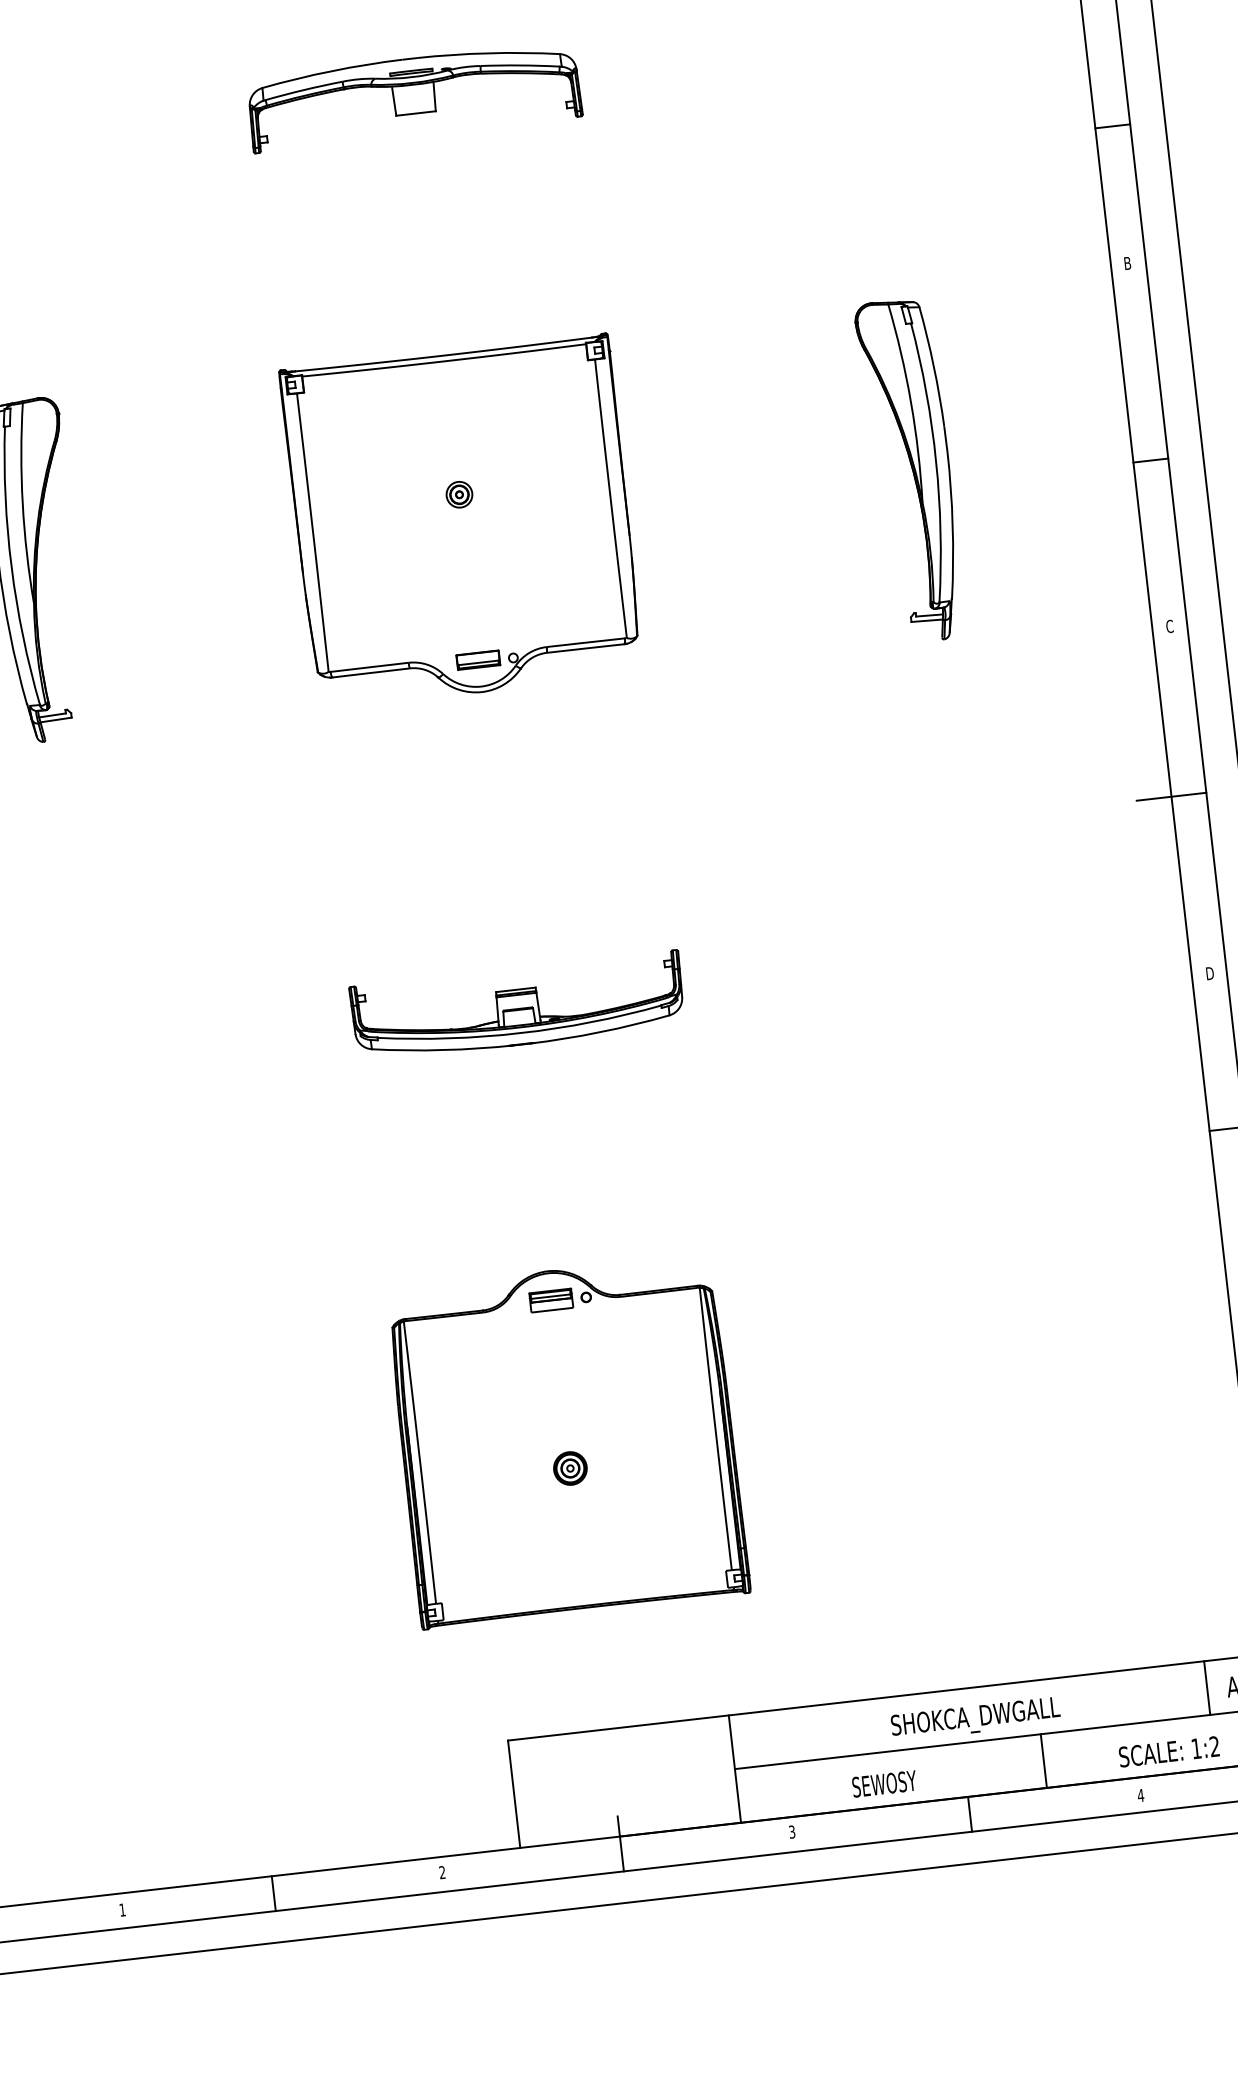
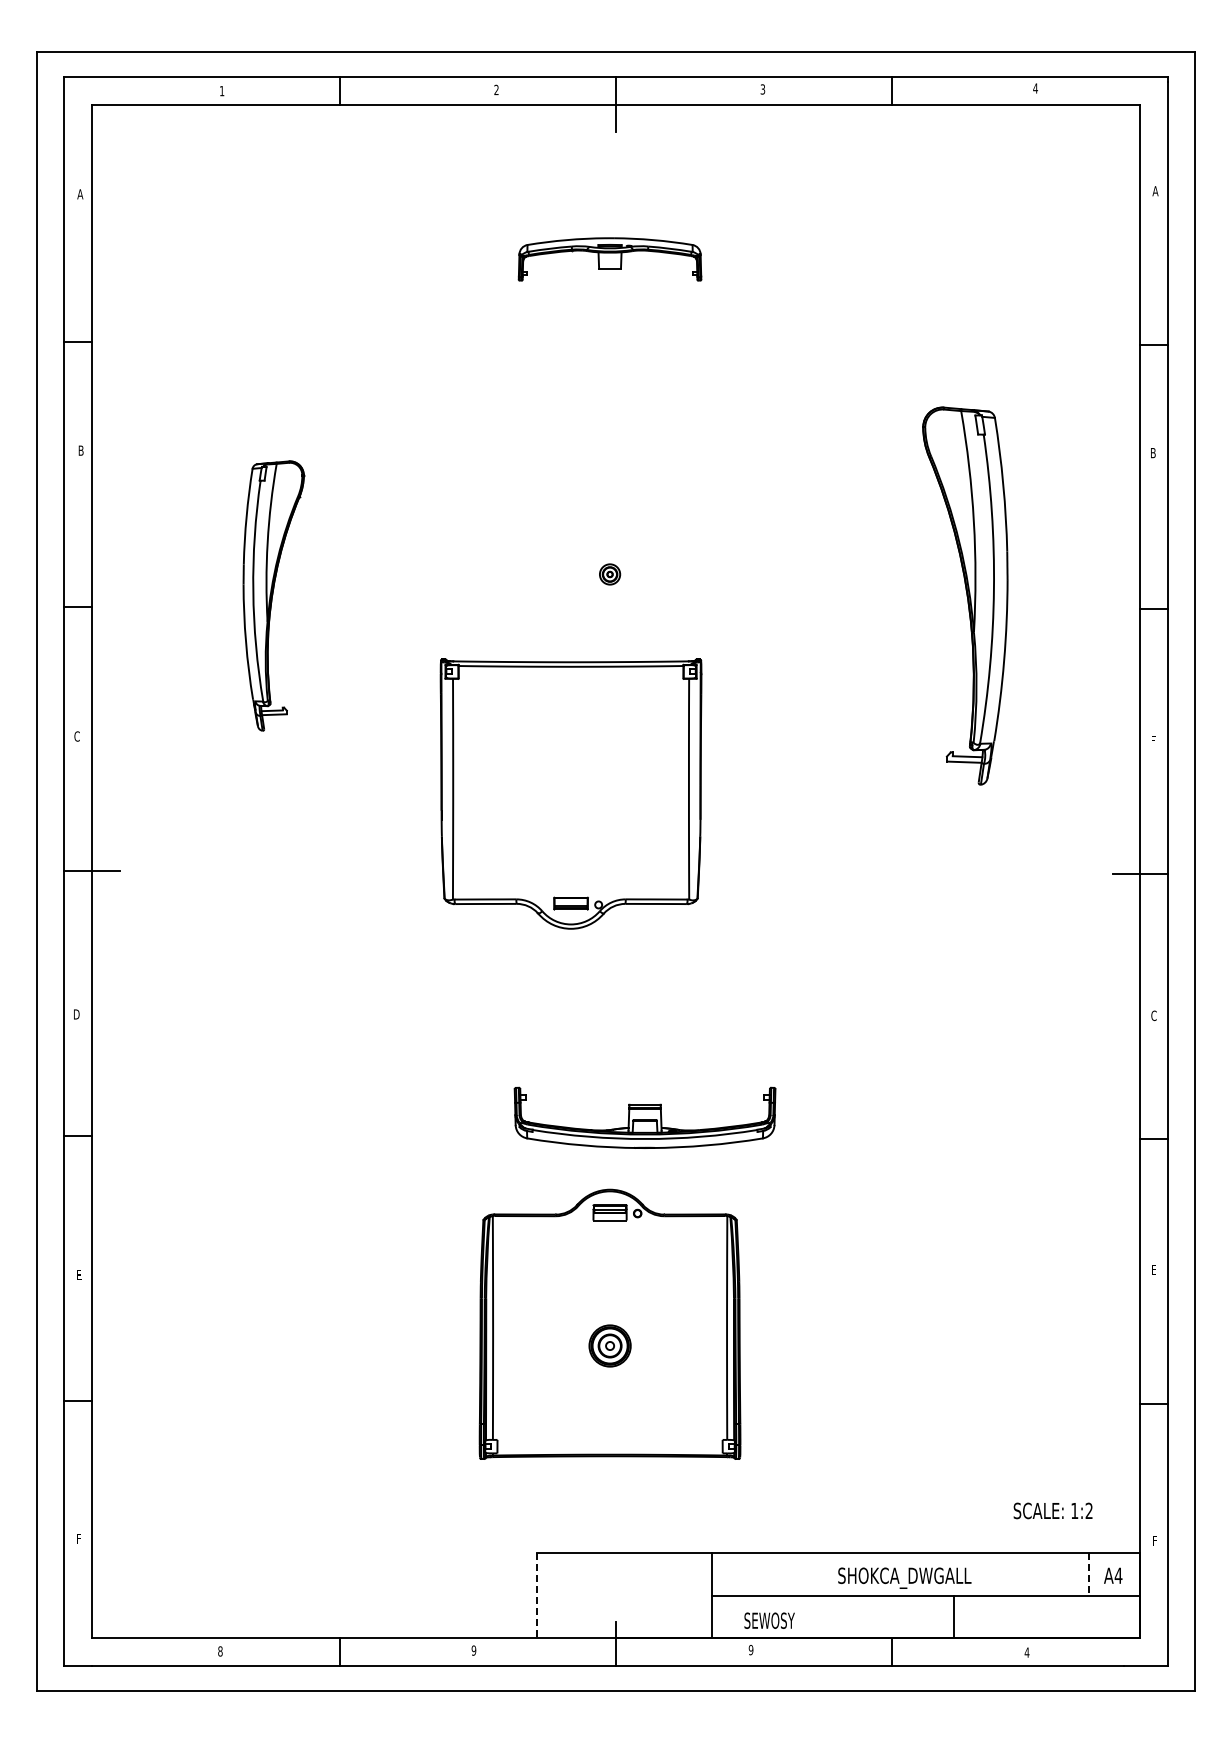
part: (413, 97) -> (609, 259), size x0.7
part: (911, 470) -> (965, 595), size x1.4
part: (461, 521) -> (570, 793), moved
text: (1169, 626) -> (1153, 740), C -> F
text: (1210, 973) -> (1154, 1015), D -> C
part: (517, 1006) -> (644, 1117), moved
part: (569, 1467) -> (609, 1345), size x1.6
line: (1207, 1689) -> (1088, 1575), solid -> dashed
text: (1168, 1751) -> (1052, 1510), moved
text: (884, 1783) -> (769, 1620), moved
line: (514, 1793) -> (537, 1595), solid -> dashed
text: (791, 1832) -> (750, 1650), 3 -> 9
text: (441, 1872) -> (473, 1650), 2 -> 9
text: (122, 1910) -> (220, 1651), 1 -> 8

